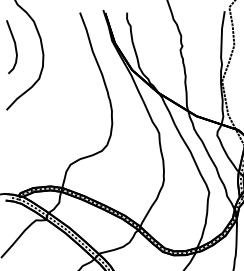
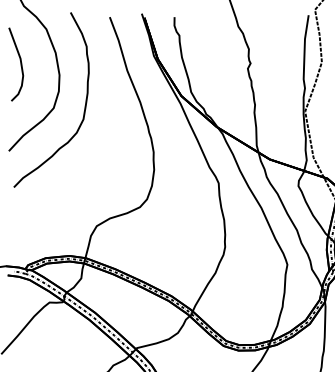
curve: (61, 75) -> (84, 103), added

